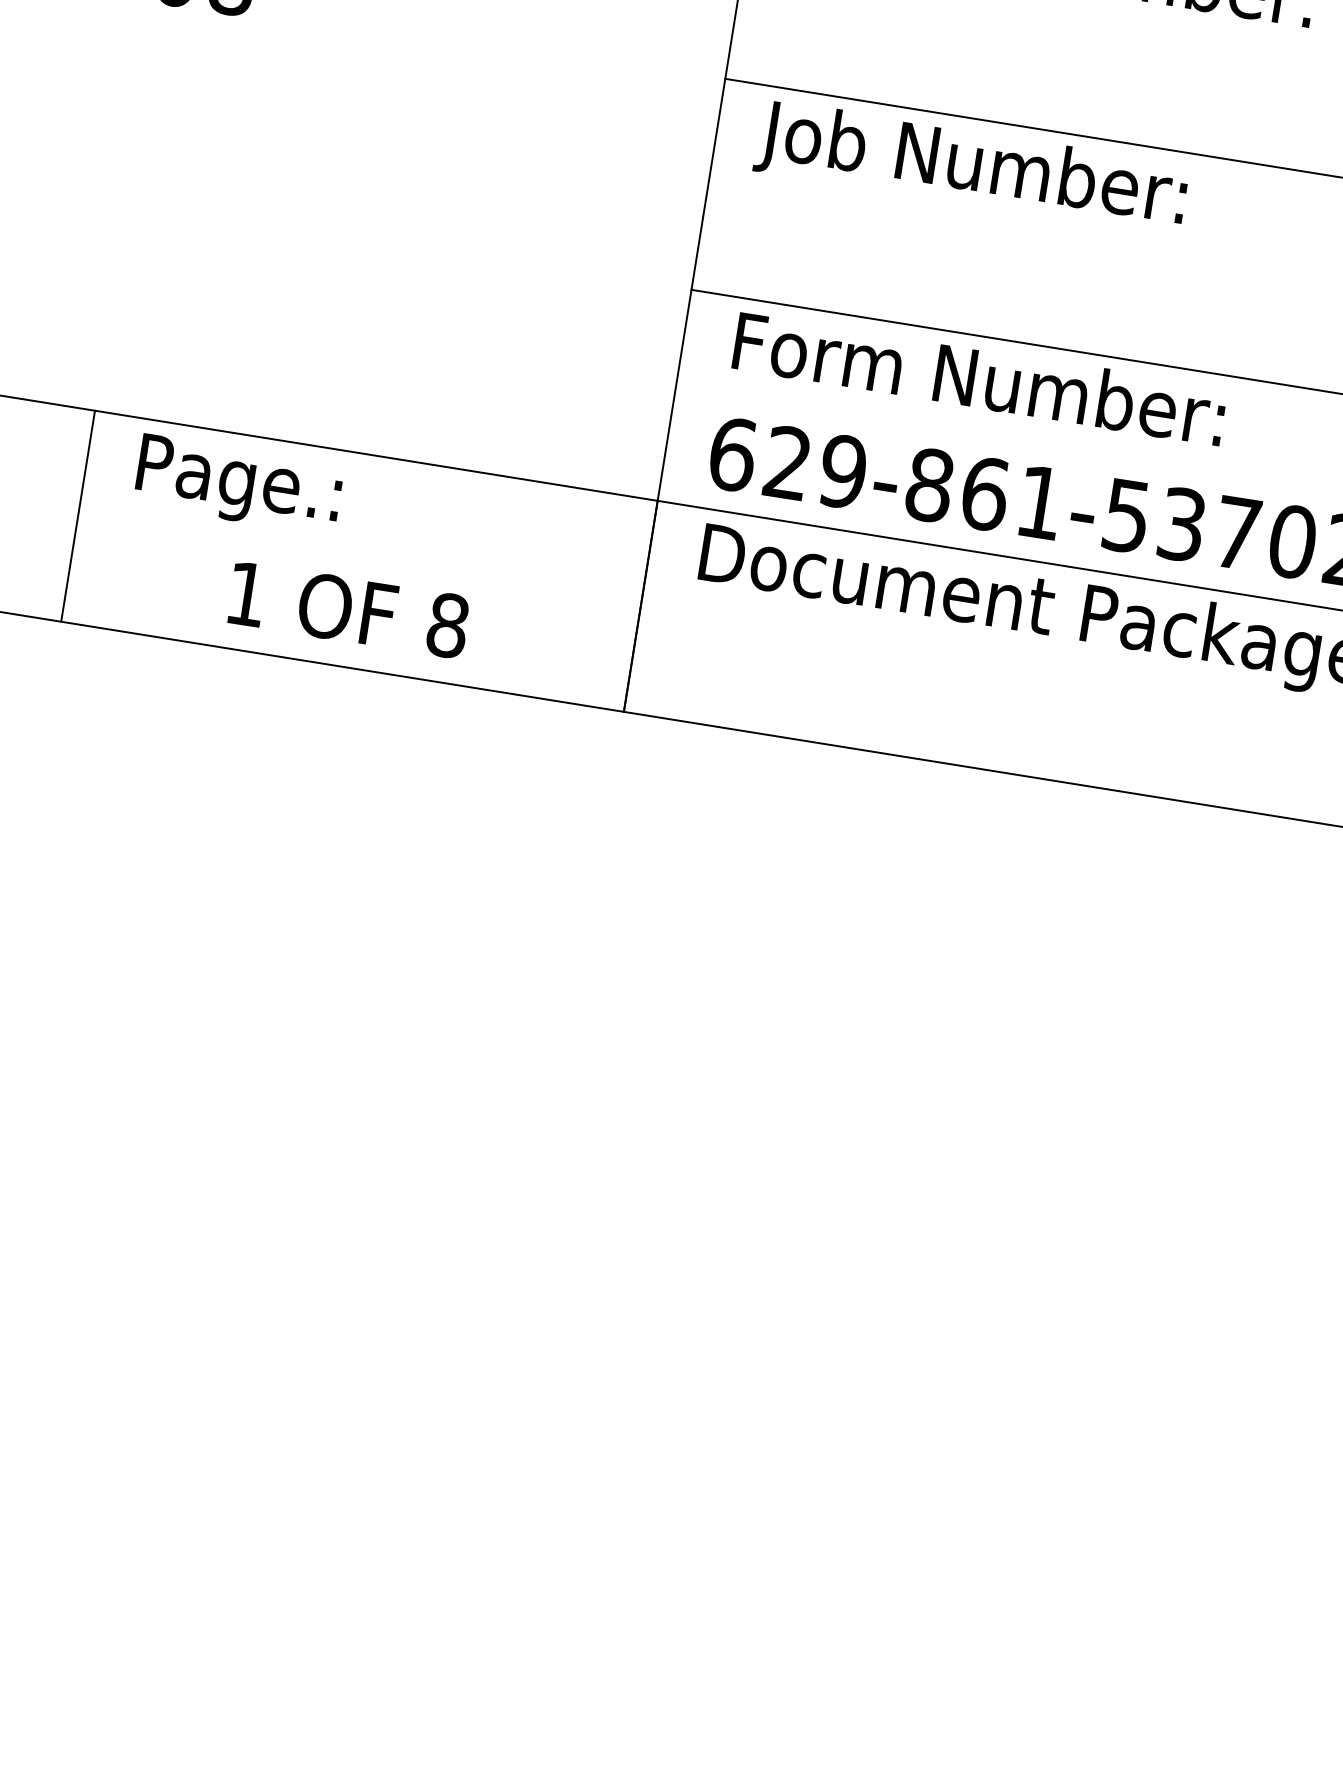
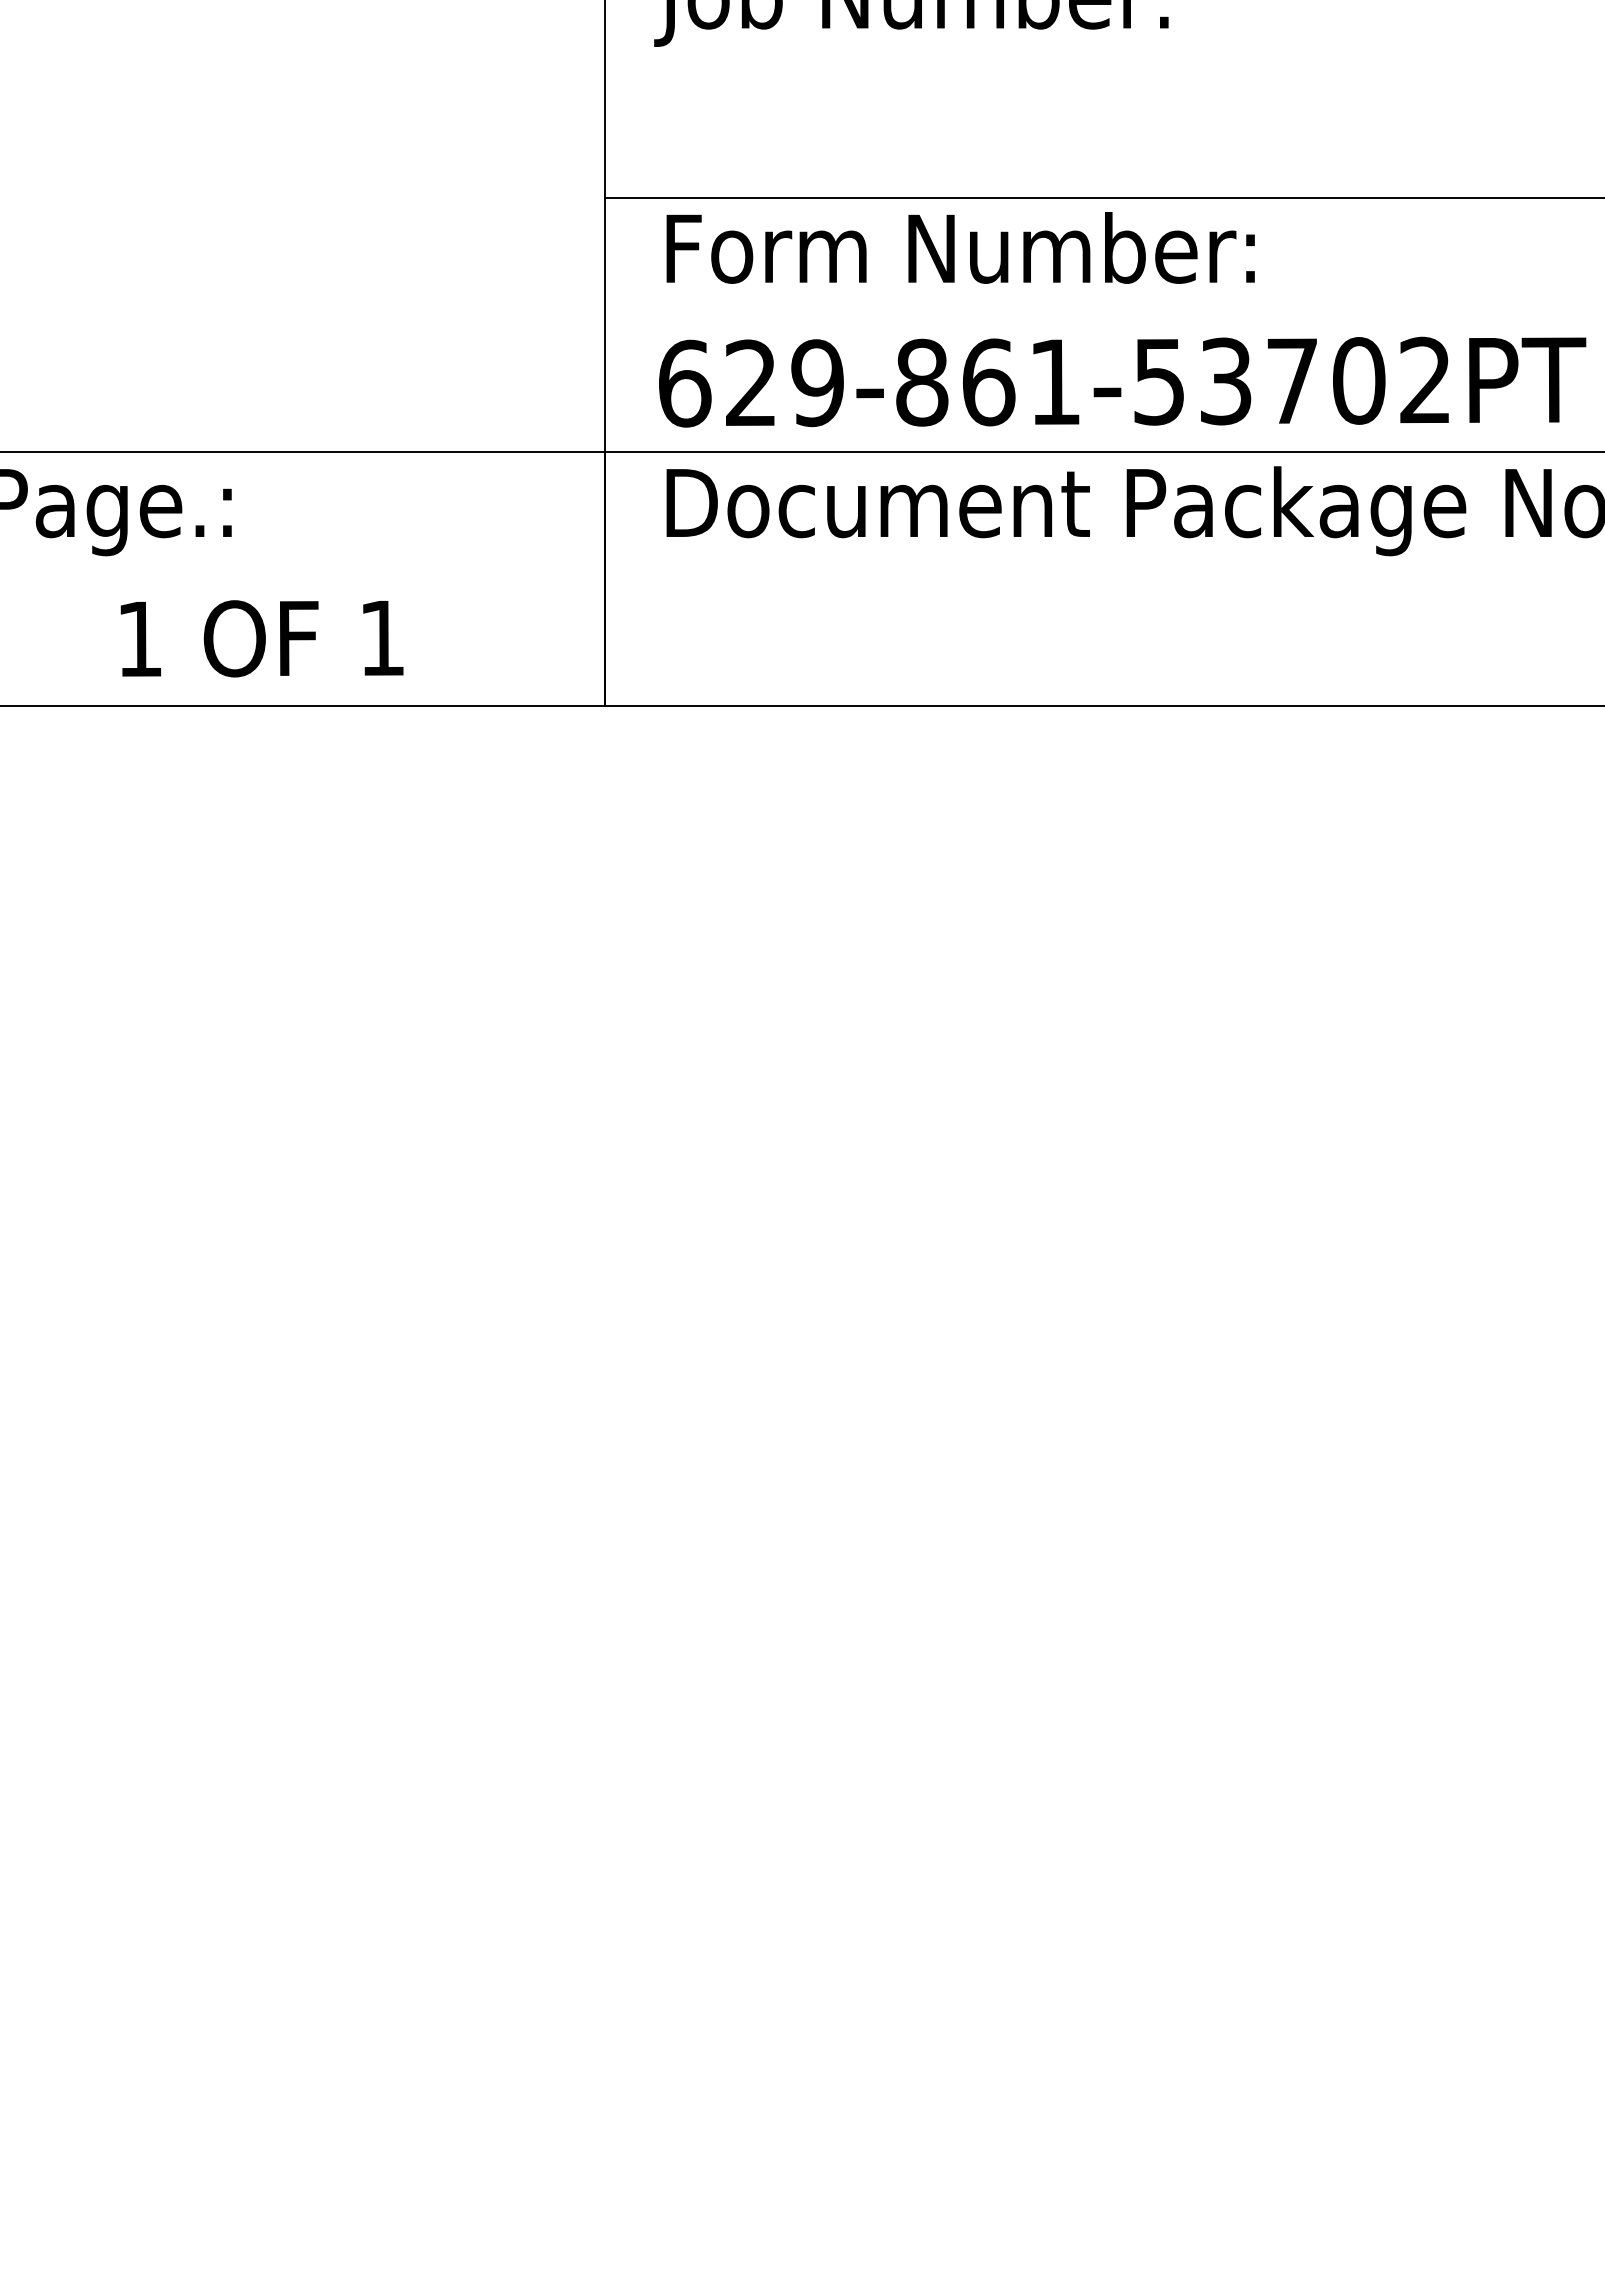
text: (448, 625) -> (382, 637), 8 -> 1

